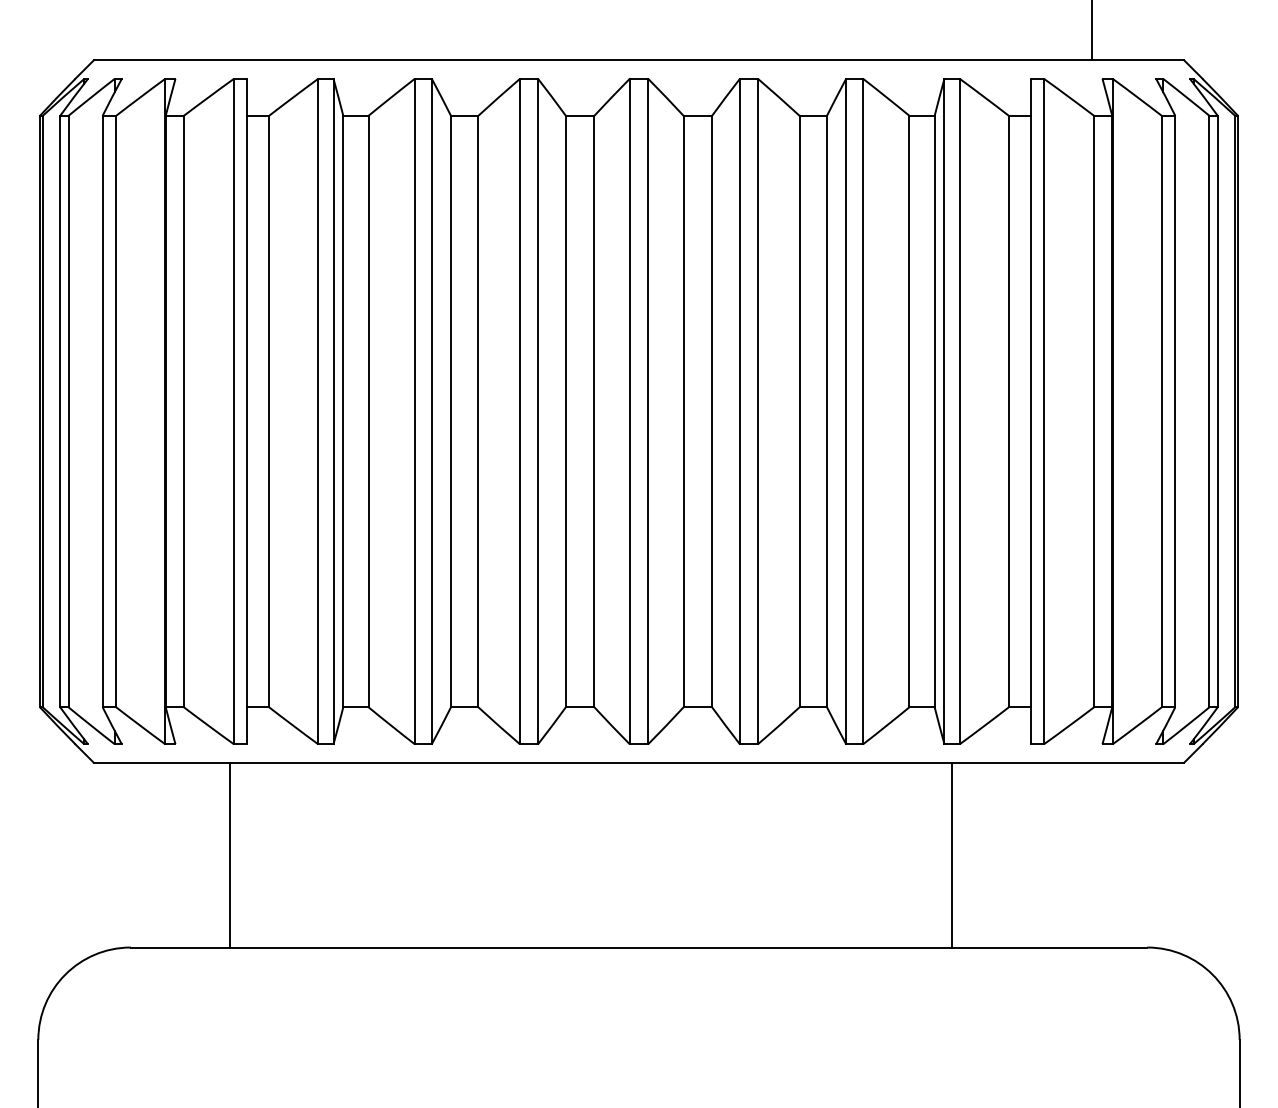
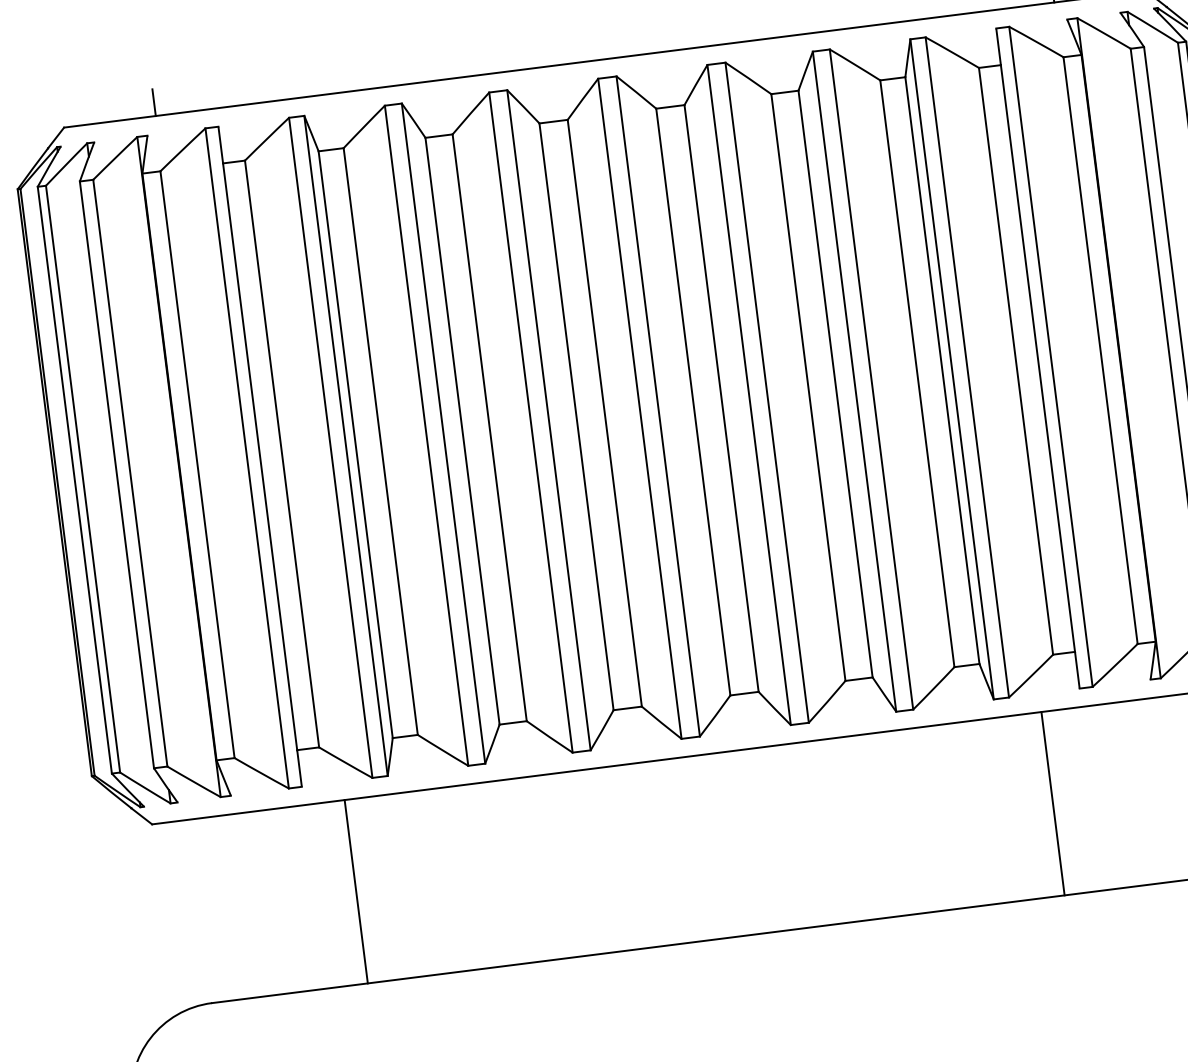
line: (186, 46) -> (154, 102), added
line: (229, 854) -> (355, 891), moved
line: (952, 854) -> (1053, 803), moved

